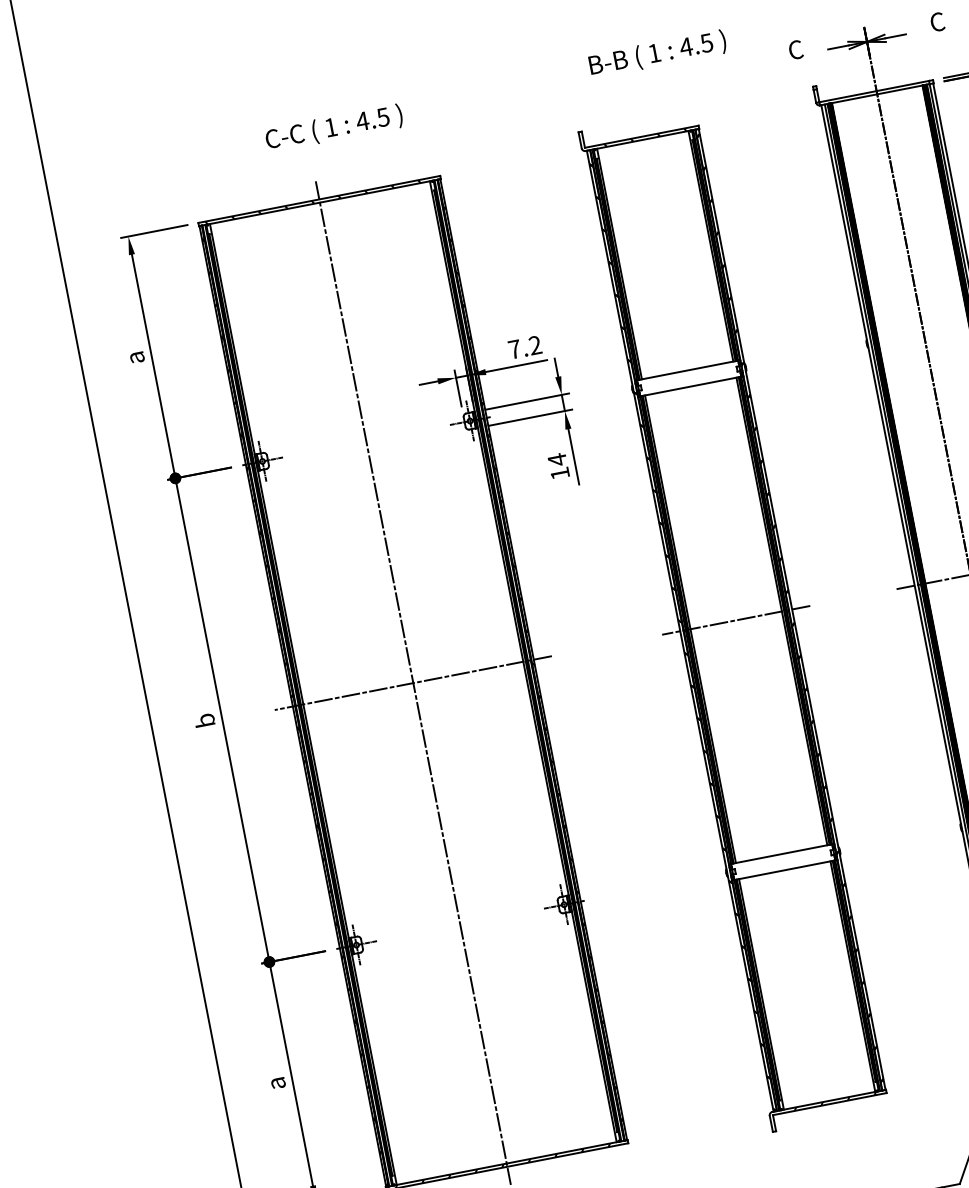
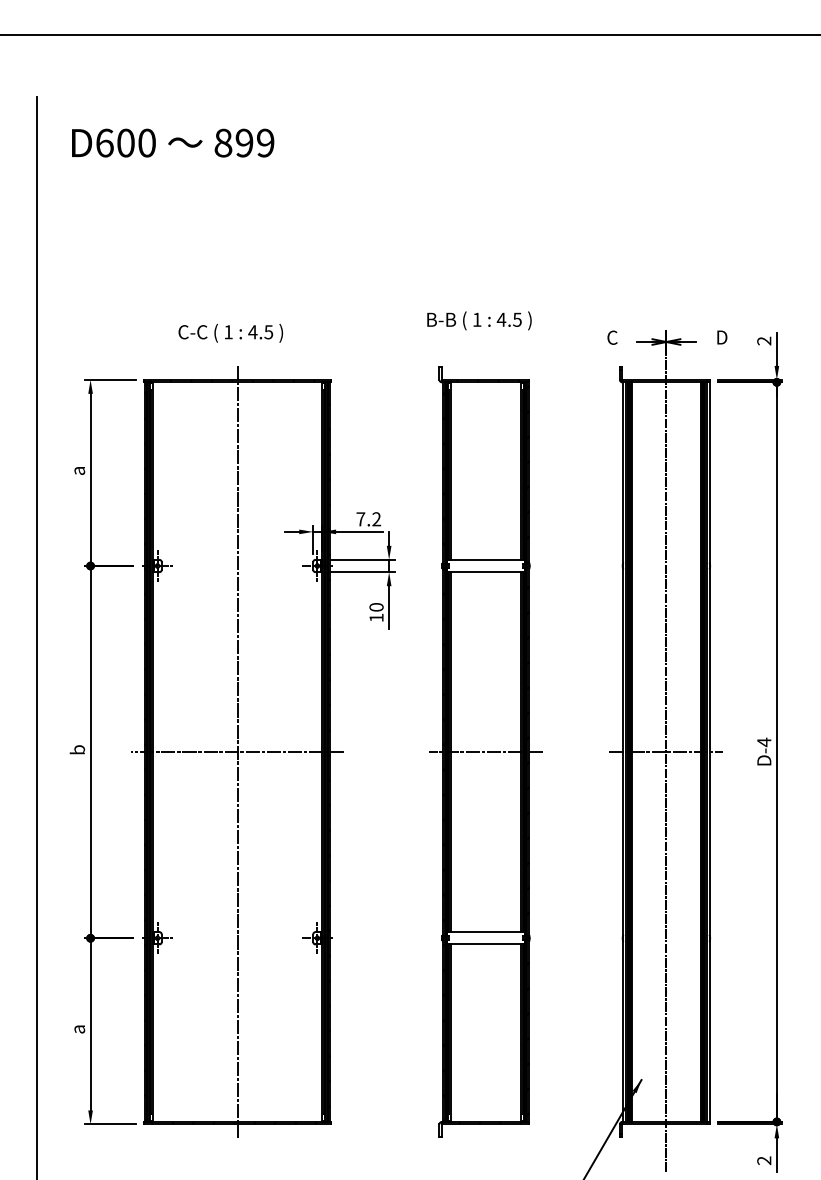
text: (937, 22) -> (721, 337), C -> D
text: (657, 53) -> (479, 320), moved
text: (333, 127) -> (230, 332), moved
text: (557, 460) -> (376, 607), 14 -> 10

